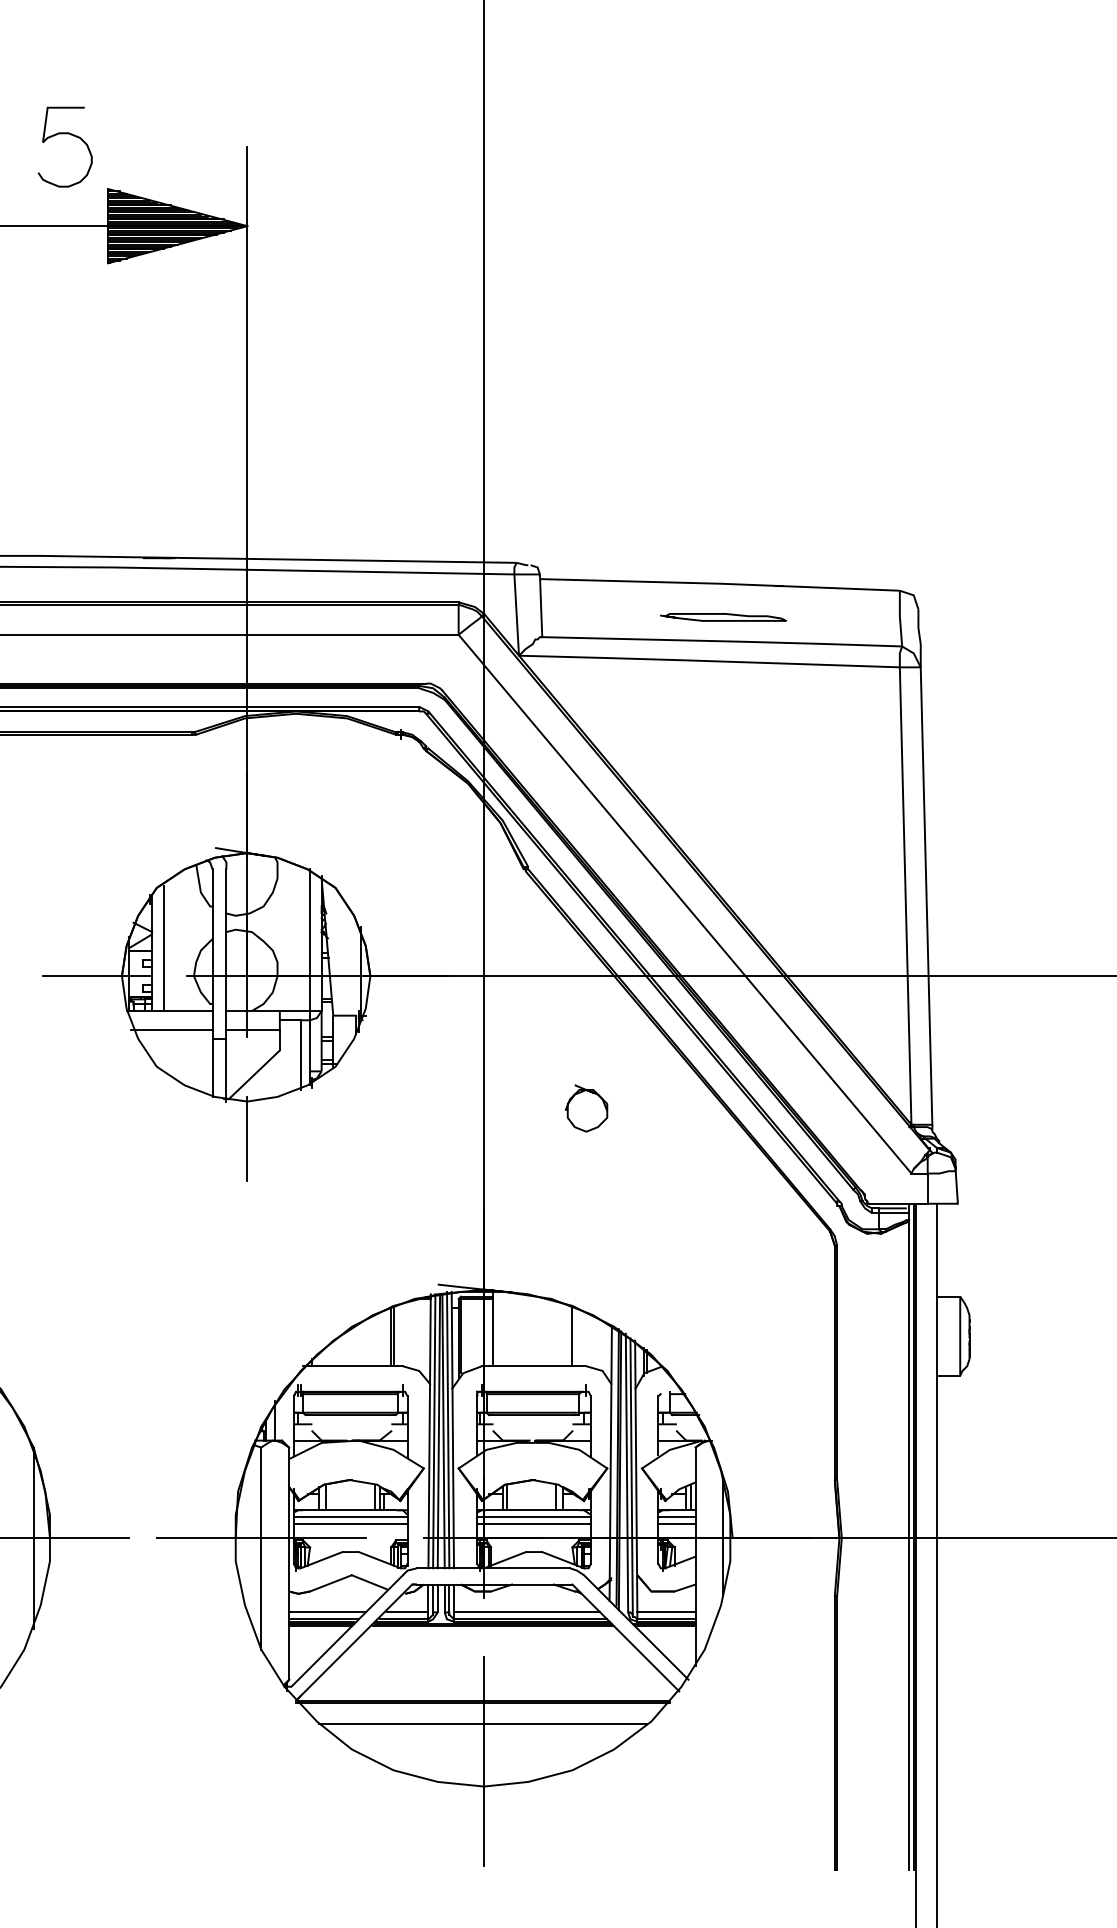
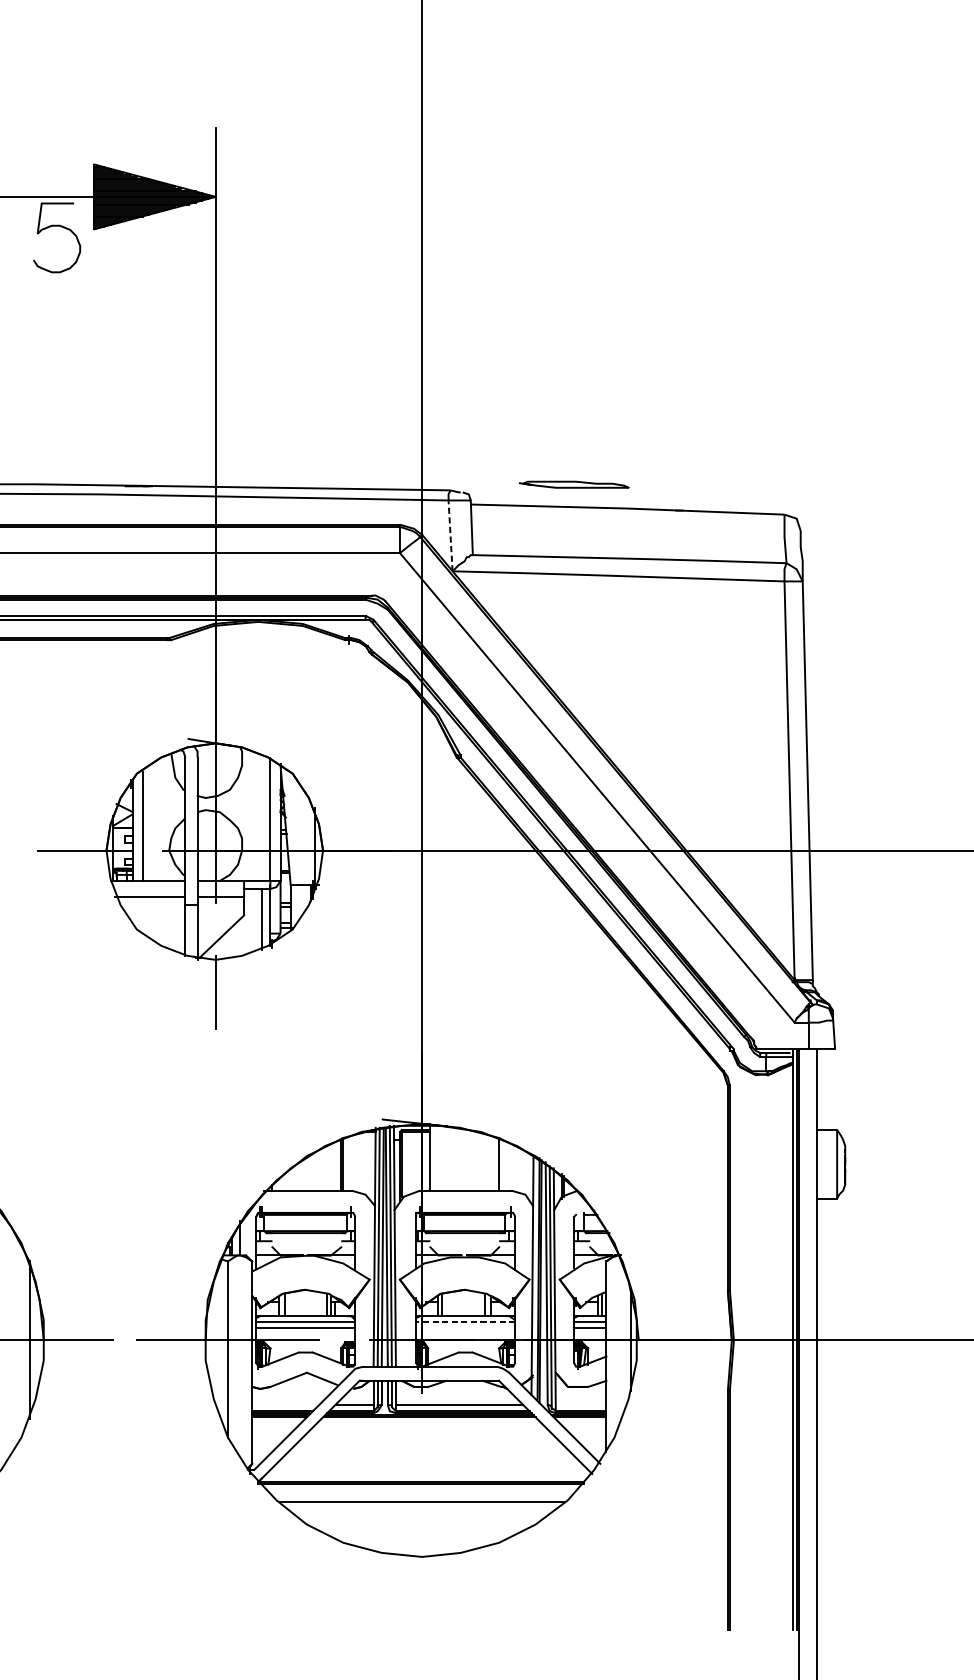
curve: (64, 134) -> (56, 226), moved
line: (516, 615) -> (450, 536), solid -> dashed
part: (723, 617) -> (574, 484), moved
part: (586, 1108) -> (511, 965), removed
line: (534, 1517) -> (466, 1322), solid -> dashed
line: (534, 1524) -> (466, 1328), removed
line: (327, 1612) -> (285, 1405), removed
line: (666, 1612) -> (581, 1405), removed
line: (484, 1760) -> (422, 1534), removed

